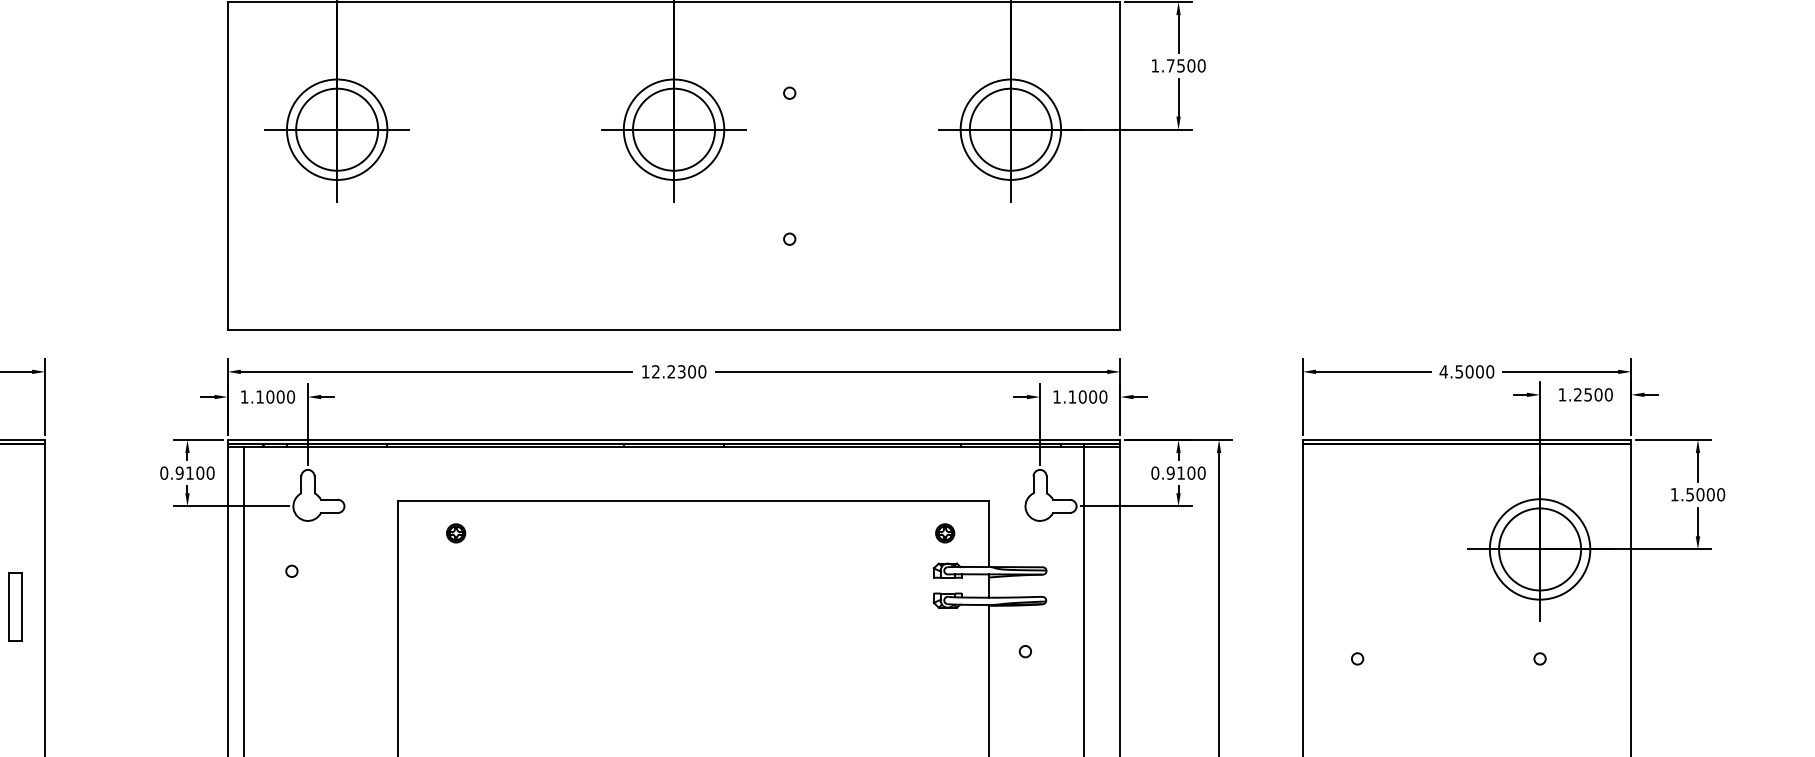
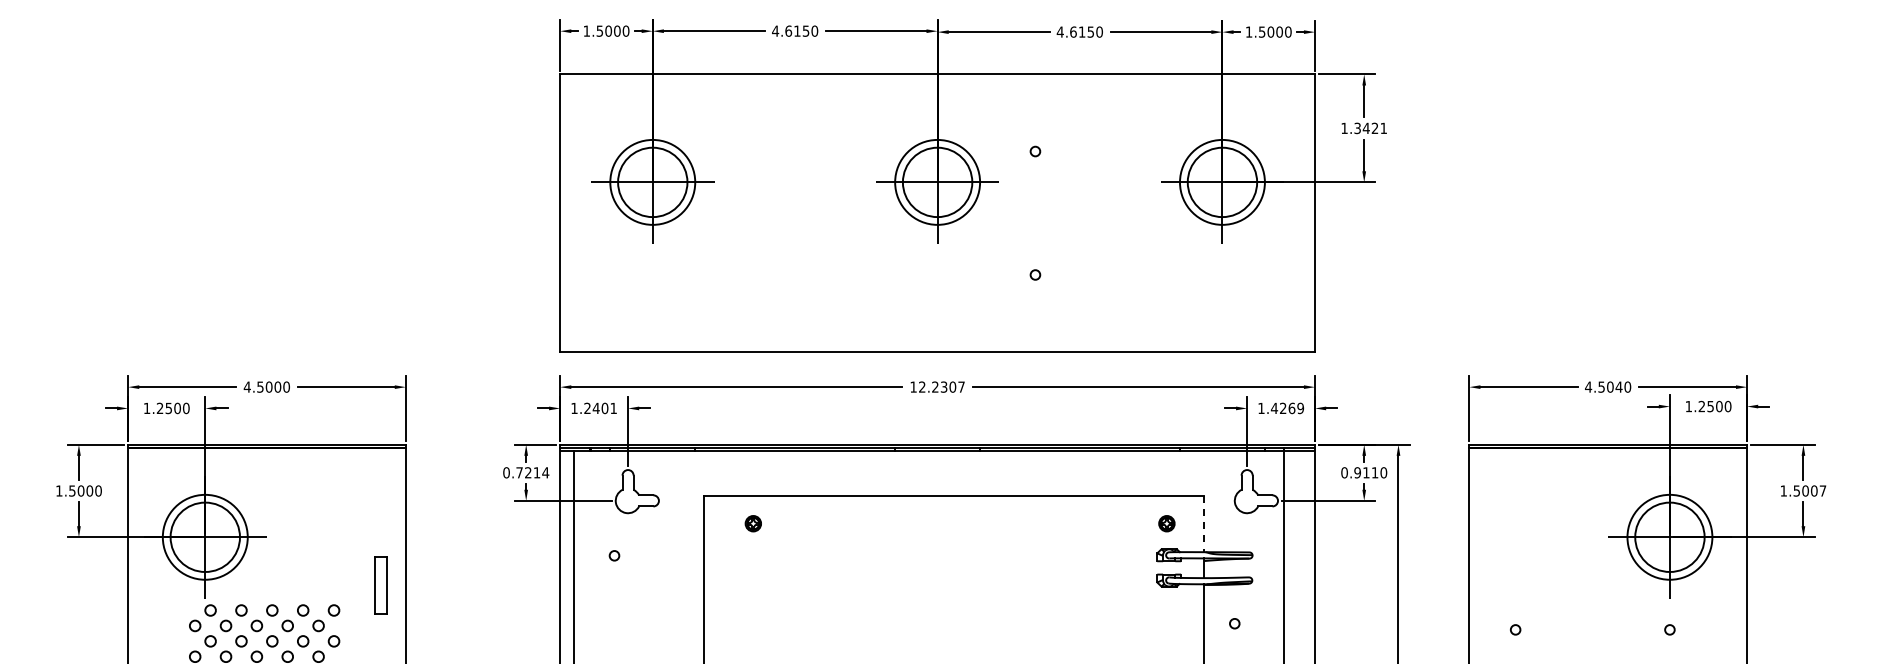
text: (1185, 65) -> (1370, 128), 1.7500 -> 1.3421
text: (702, 371) -> (961, 386), 12.2300 -> 12.2307
text: (1479, 371) -> (1618, 386), 4.5000 -> 4.5040
text: (275, 397) -> (600, 408), 1.1000 -> 1.2401
text: (1086, 397) -> (1286, 408), 1.1000 -> 1.4269
text: (194, 472) -> (532, 472), 0.9100 -> 0.7214
text: (1190, 472) -> (1374, 472), 0.9100 -> 0.9110
text: (1720, 494) -> (1822, 490), 1.5000 -> 1.5007
line: (988, 534) -> (1203, 524), solid -> dashed

